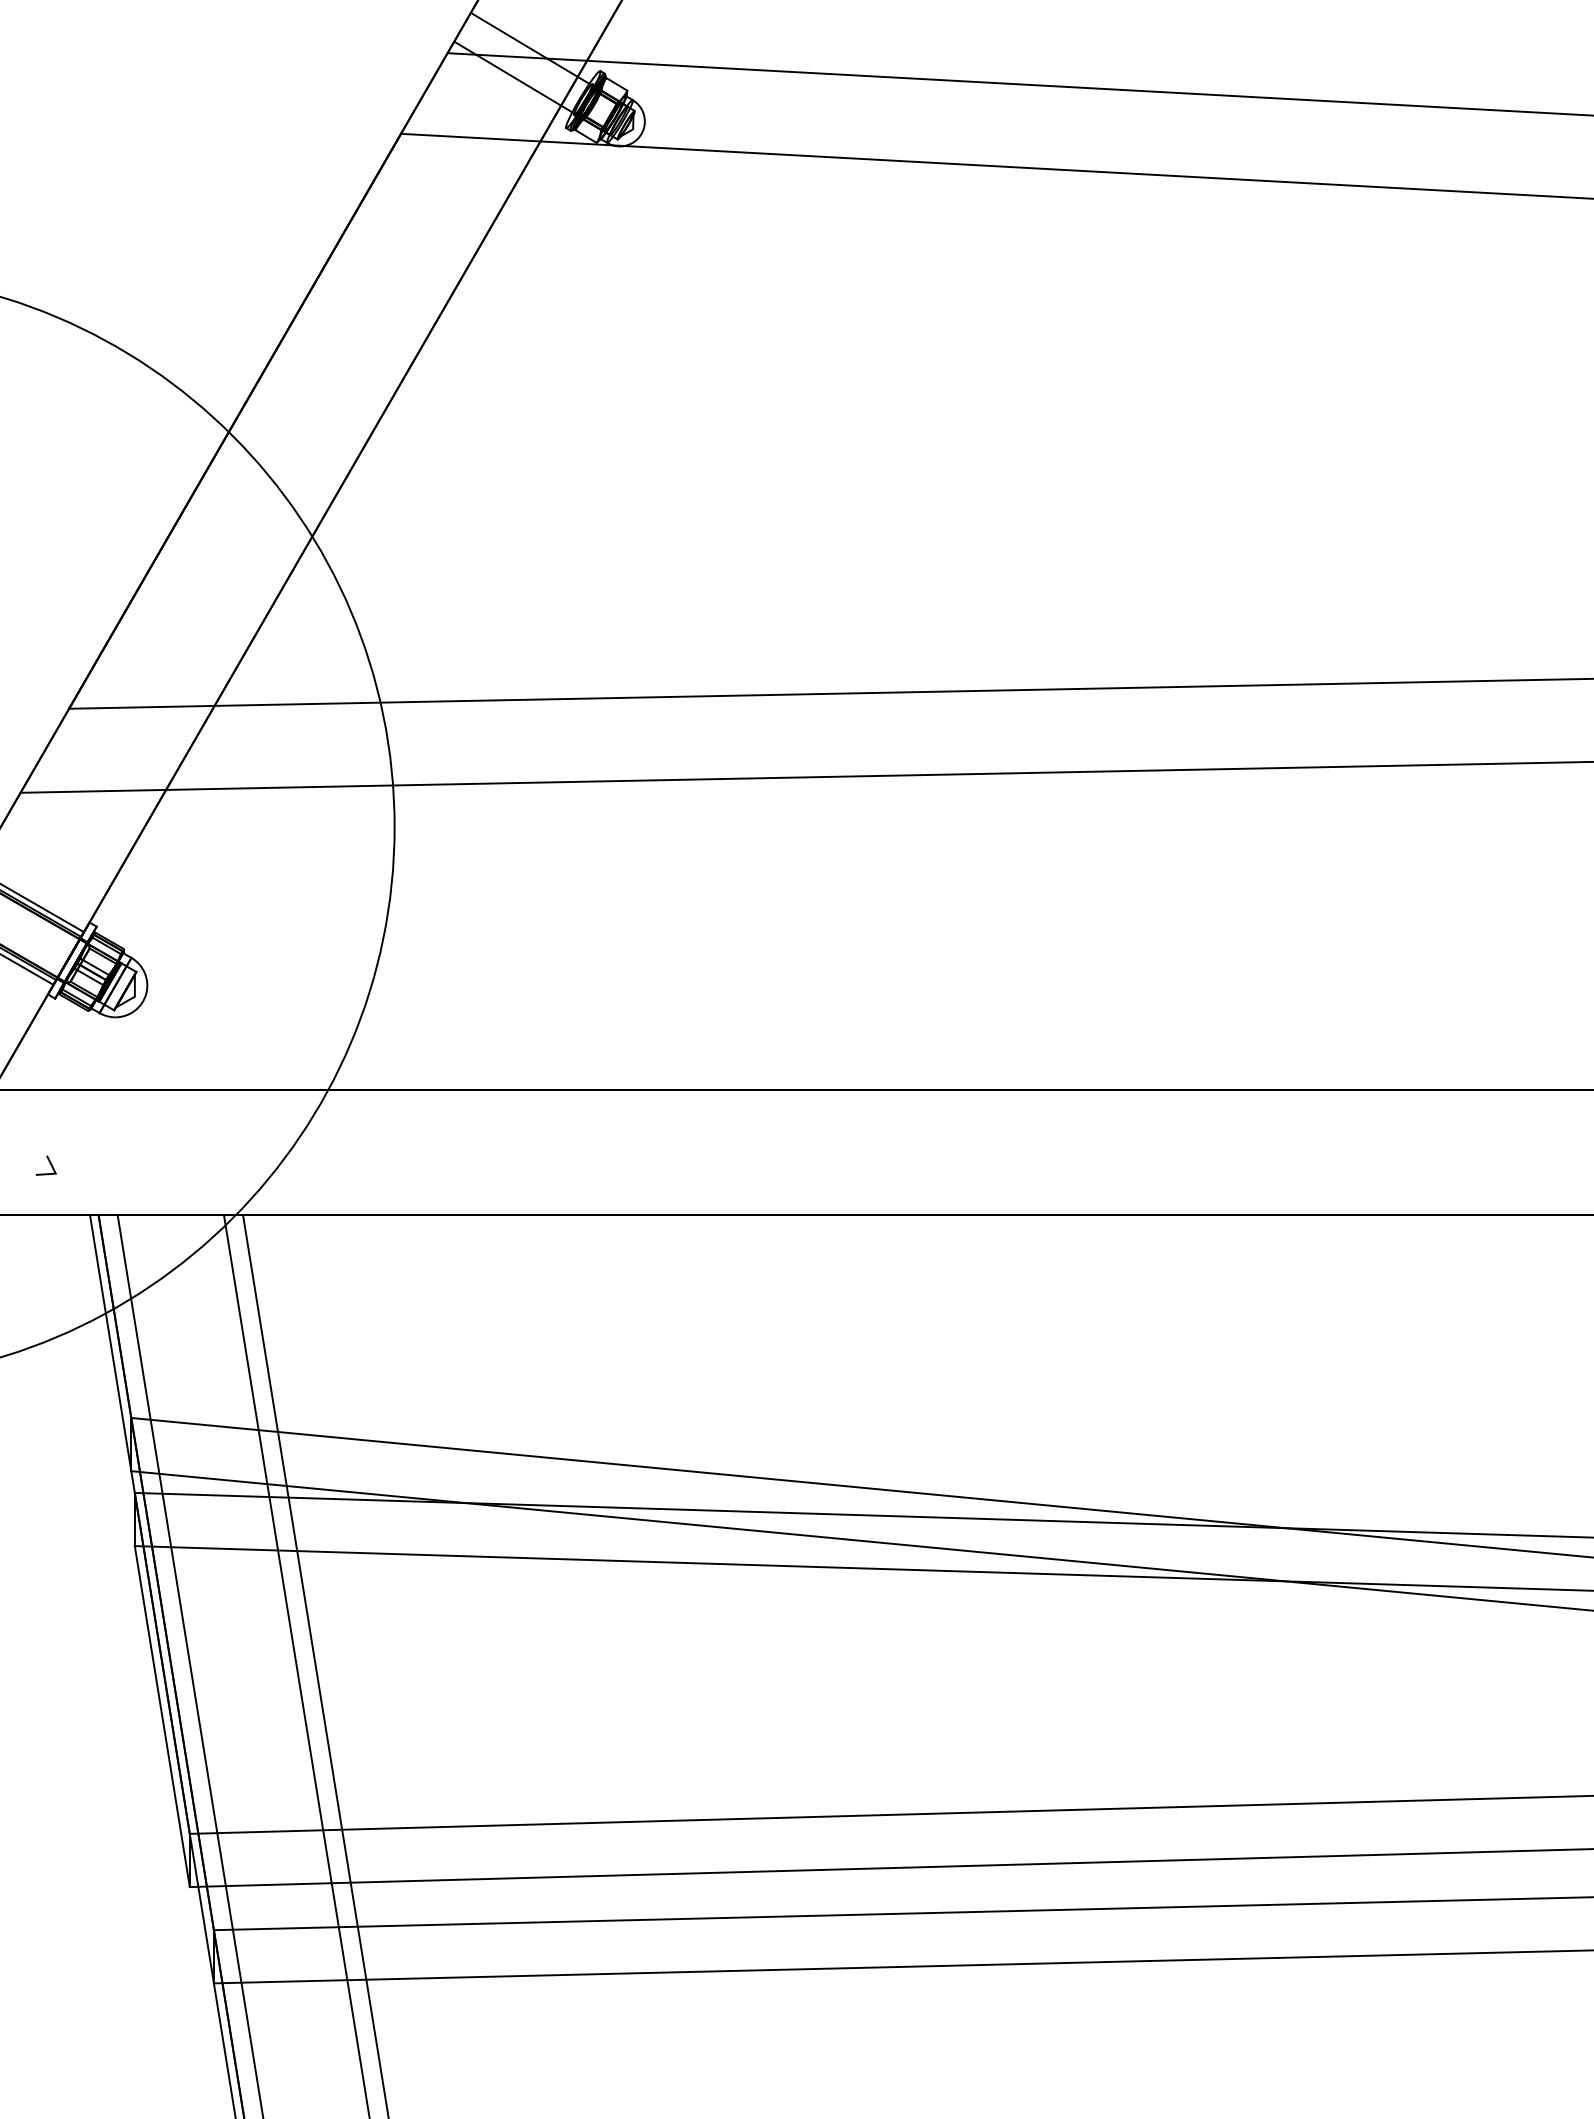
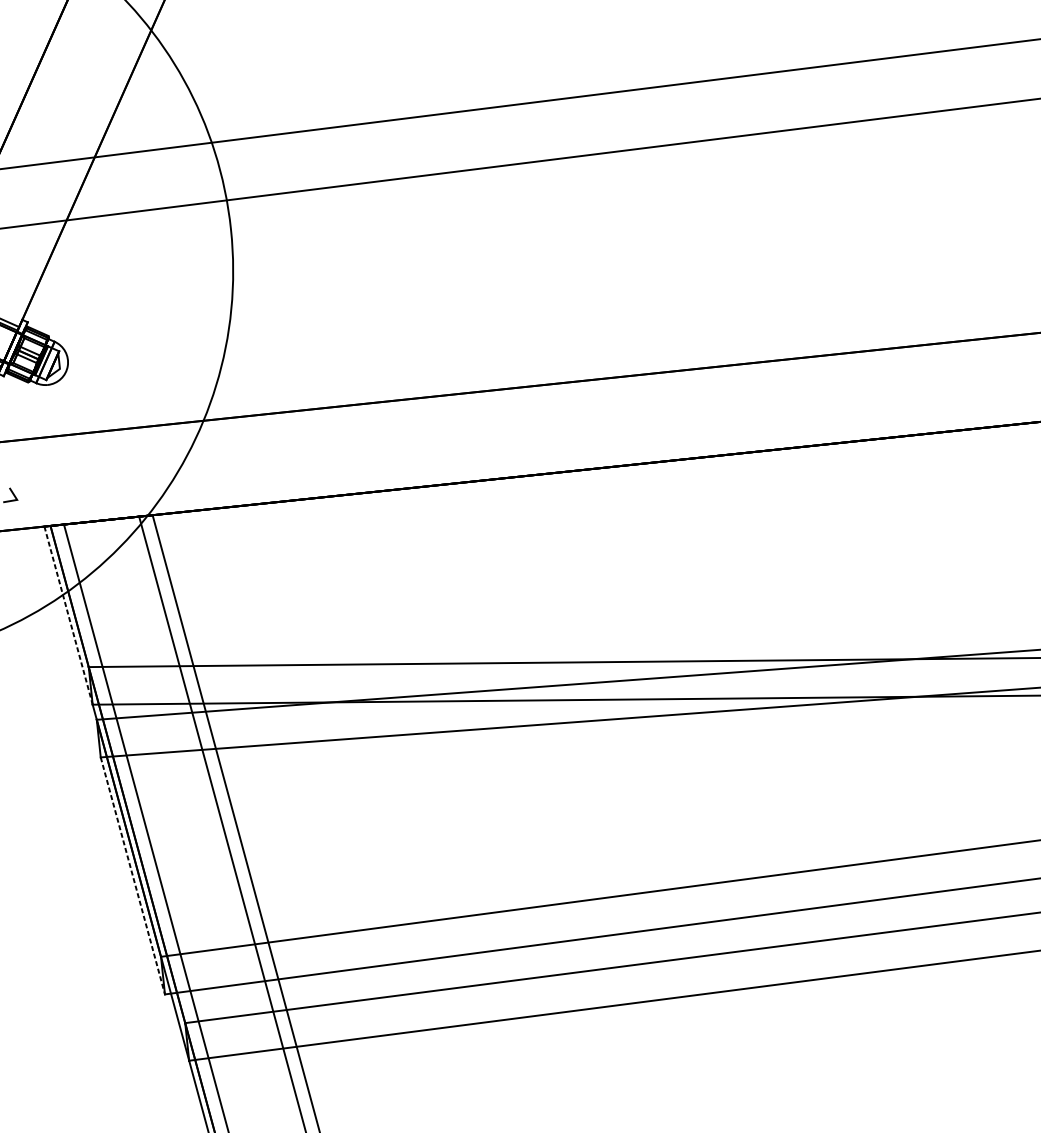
line: (110, 1343) -> (68, 615), solid -> dashed
line: (162, 1716) -> (132, 875), solid -> dashed

